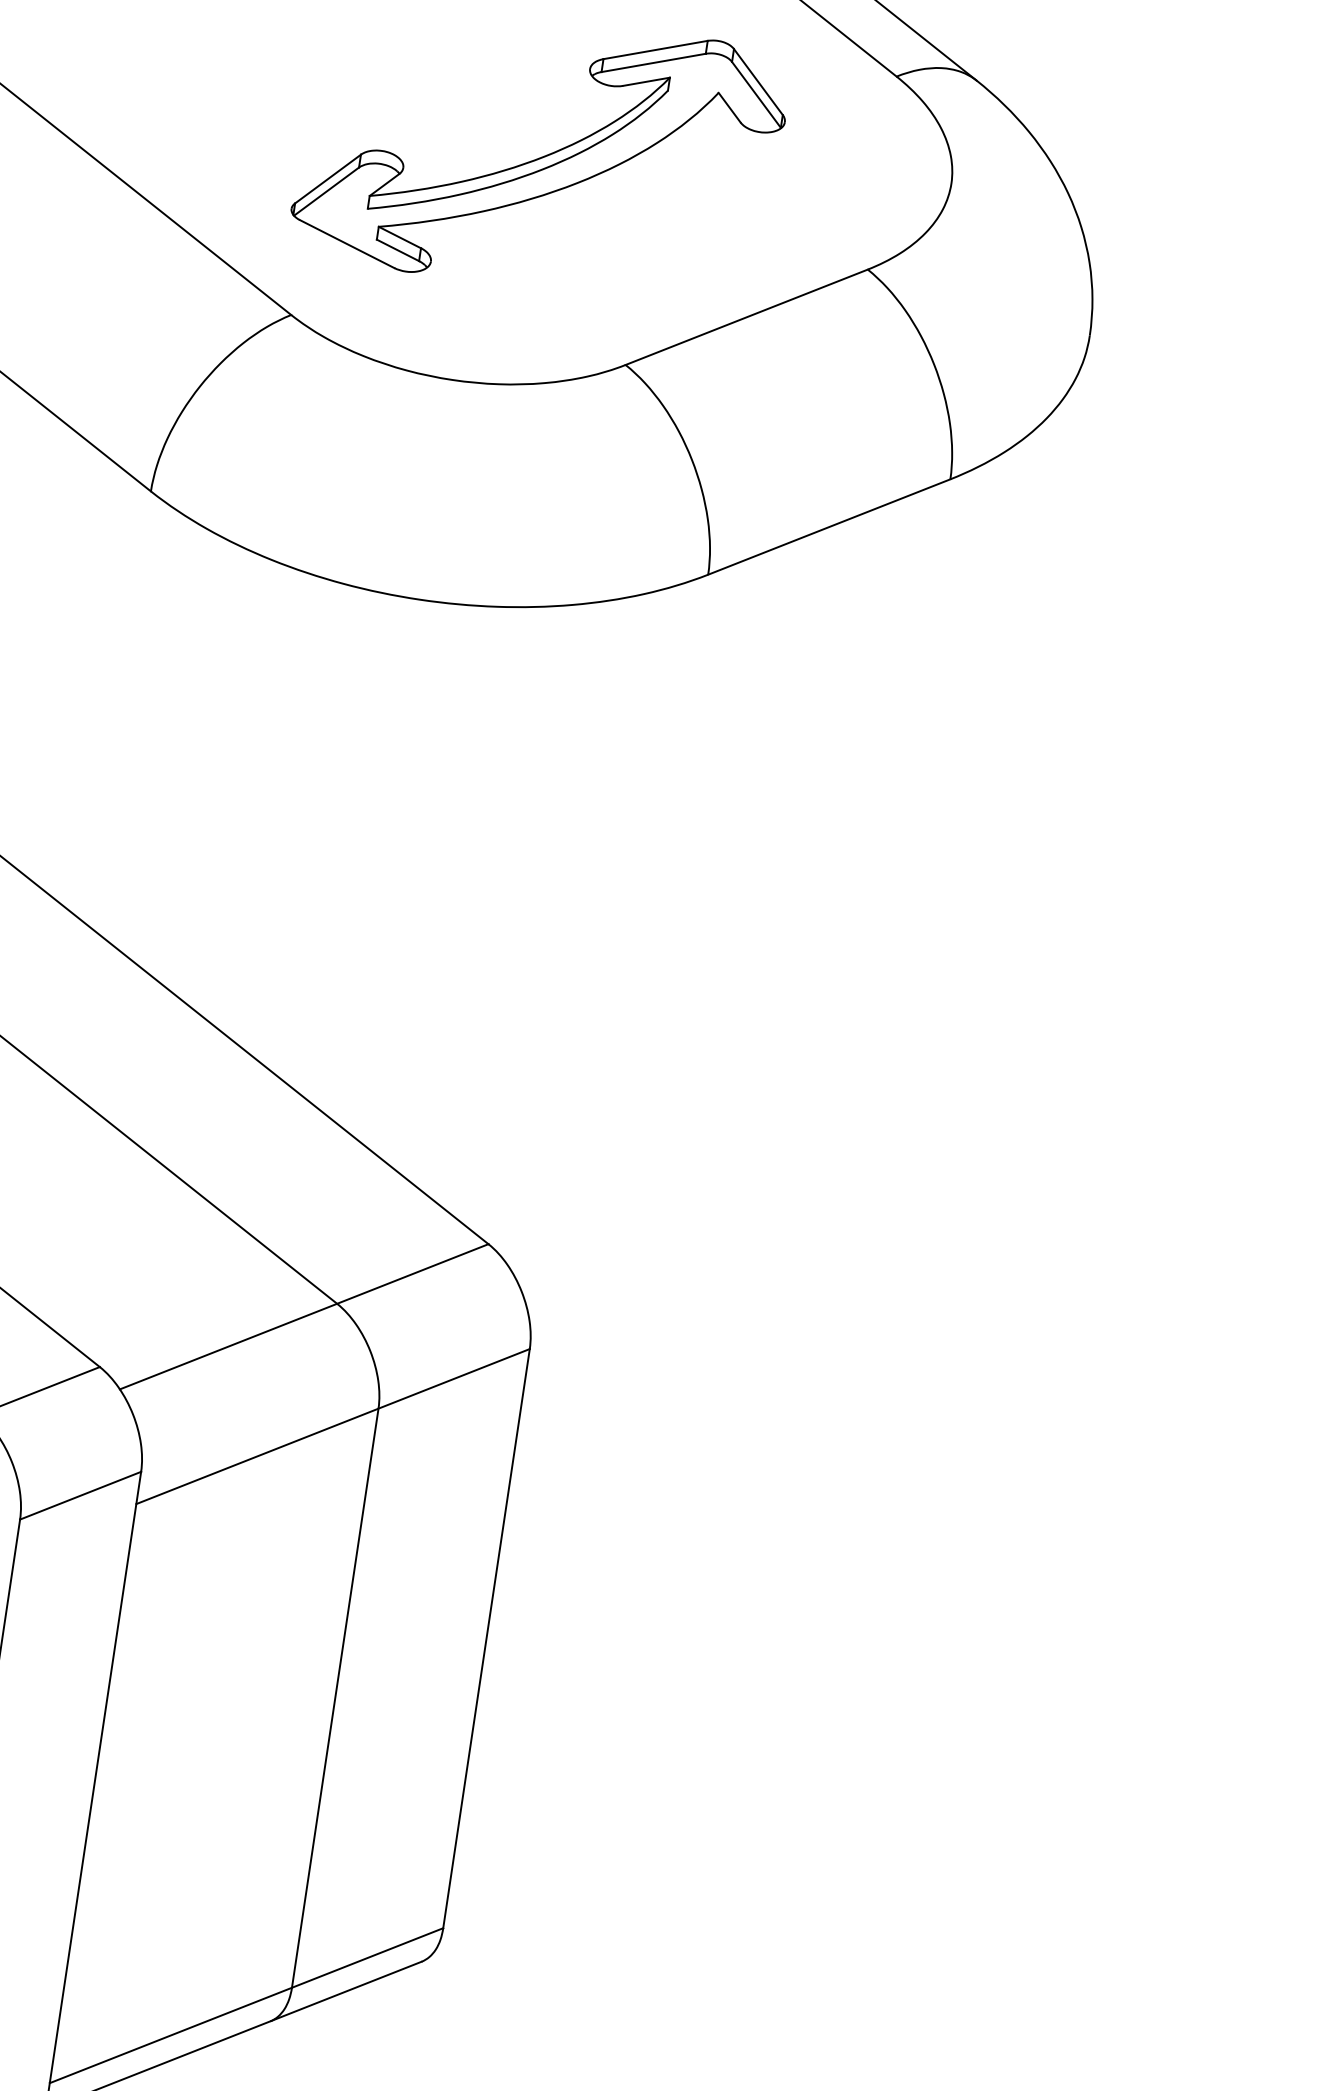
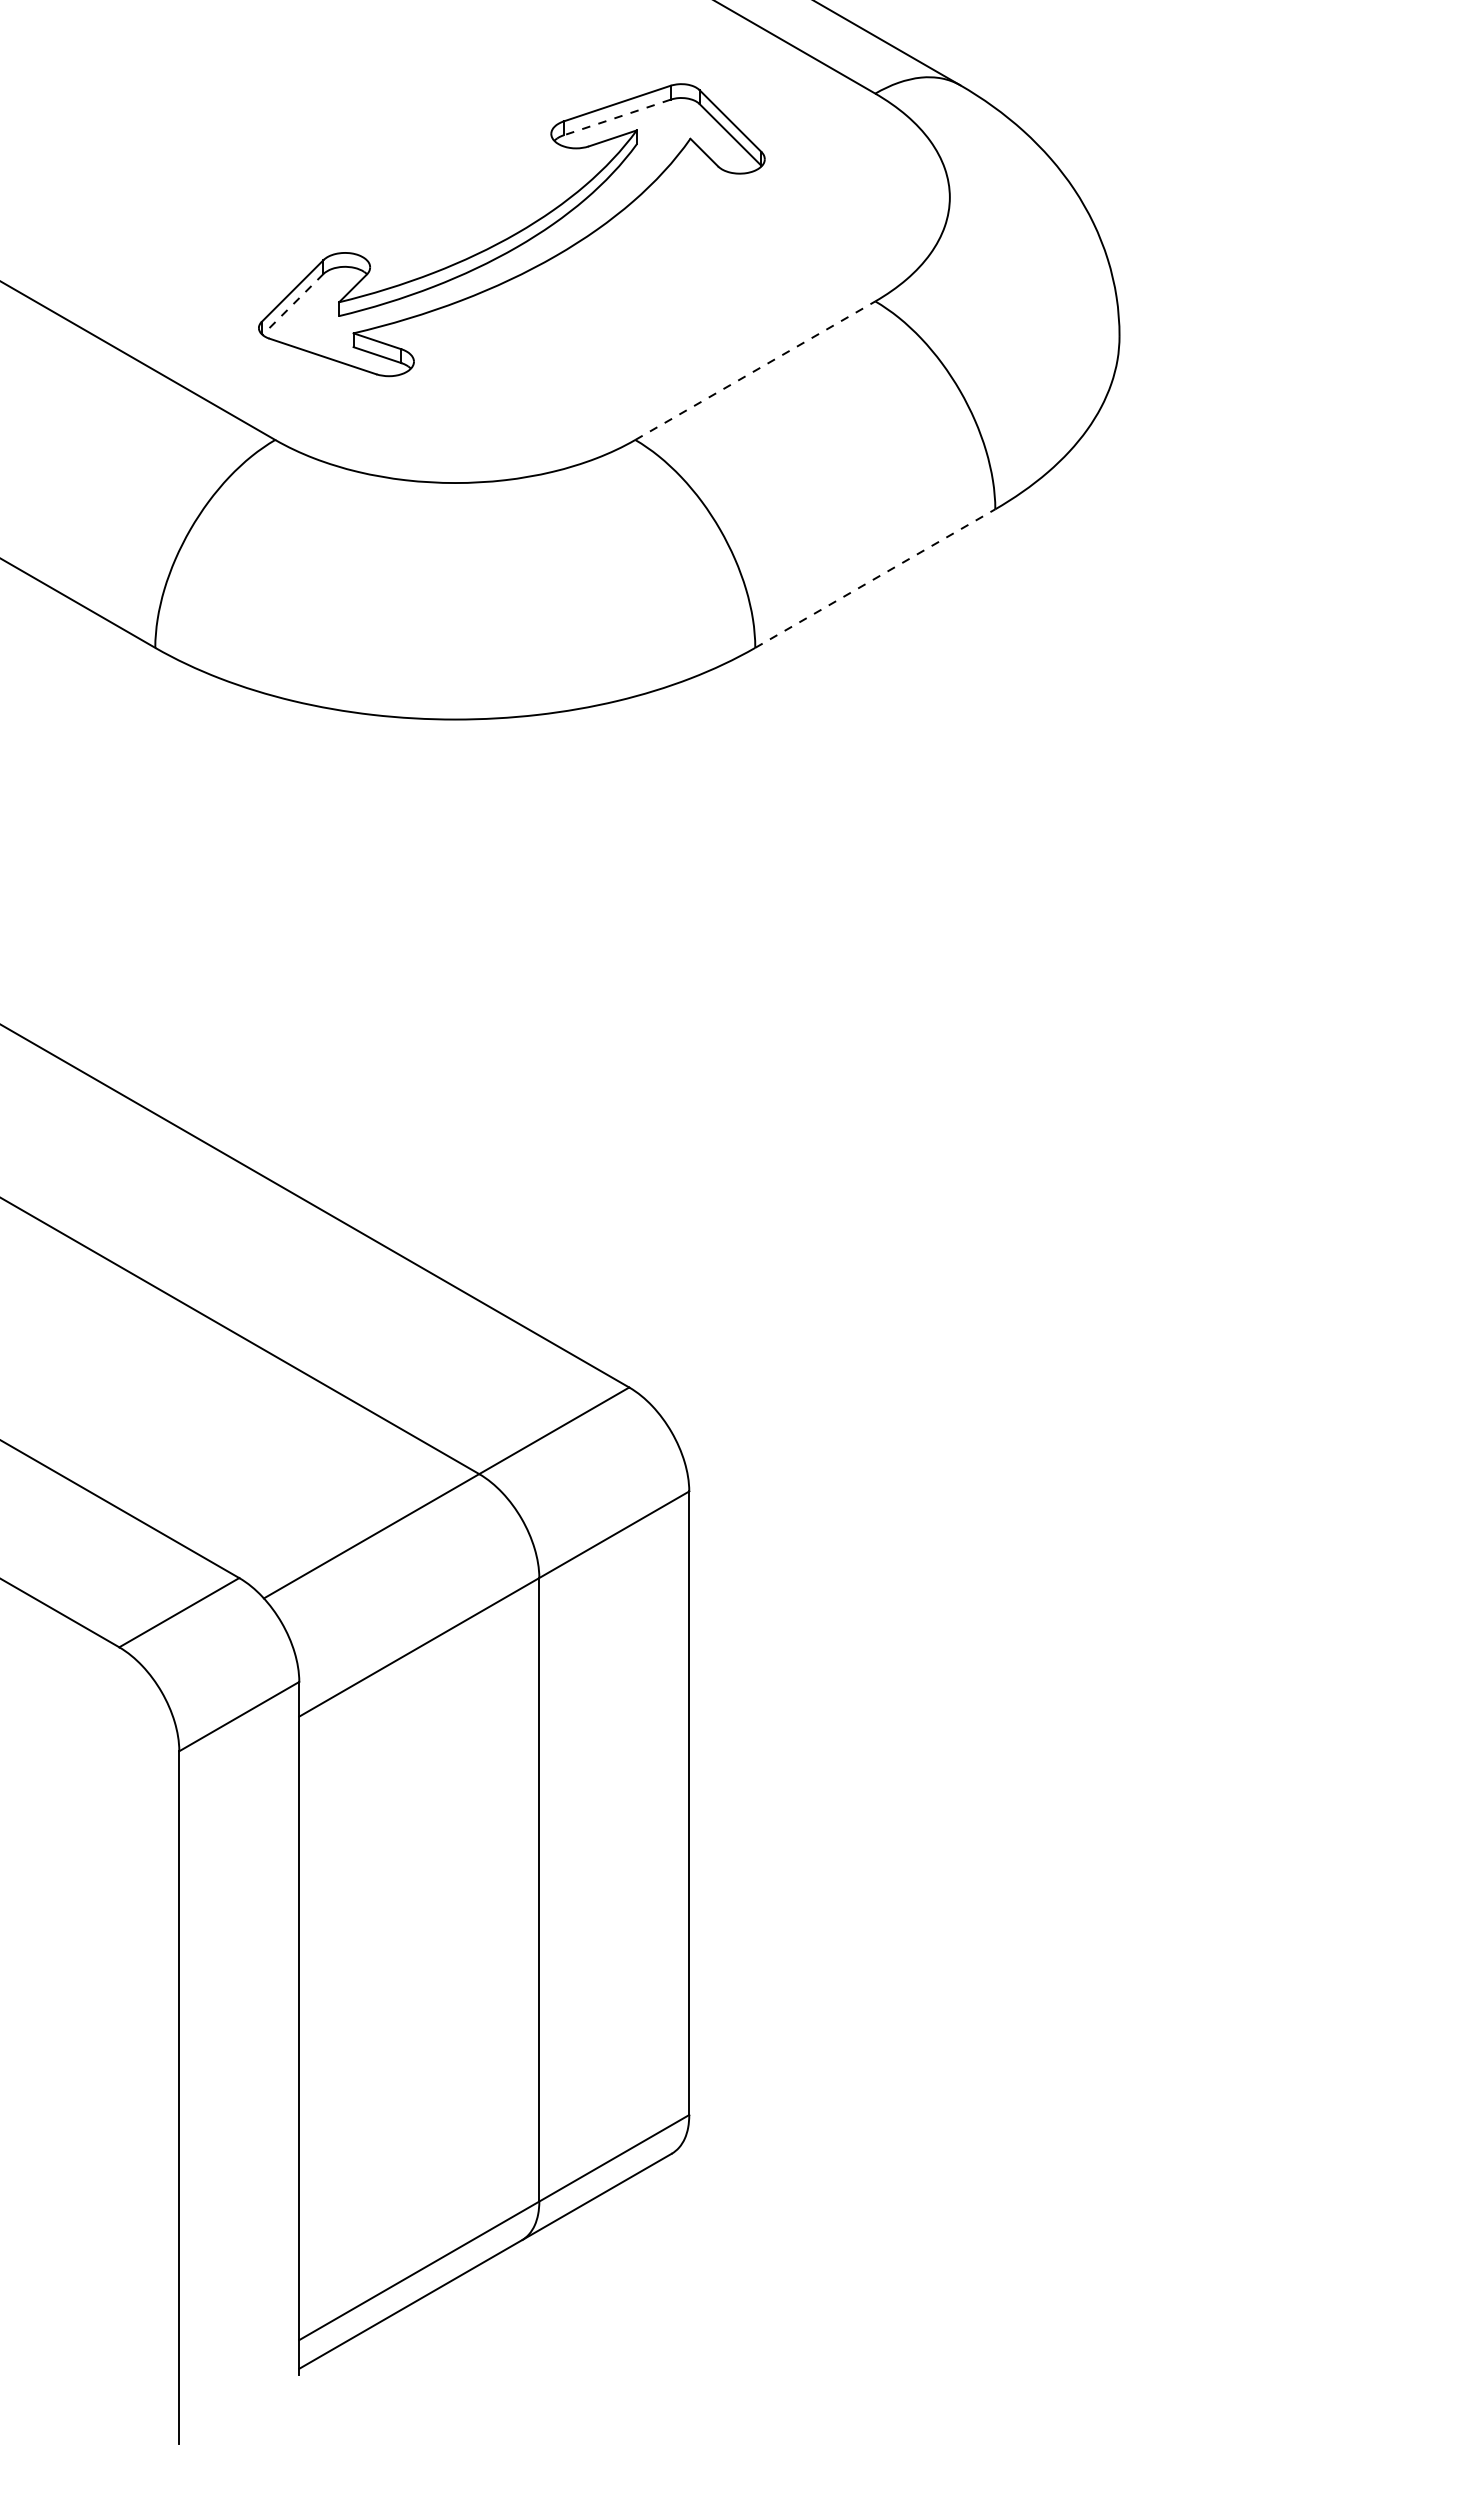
line: (652, 62) -> (616, 117), solid -> dashed
line: (326, 191) -> (292, 304), solid -> dashed
line: (746, 317) -> (755, 370), solid -> dashed
line: (829, 526) -> (875, 578), solid -> dashed

